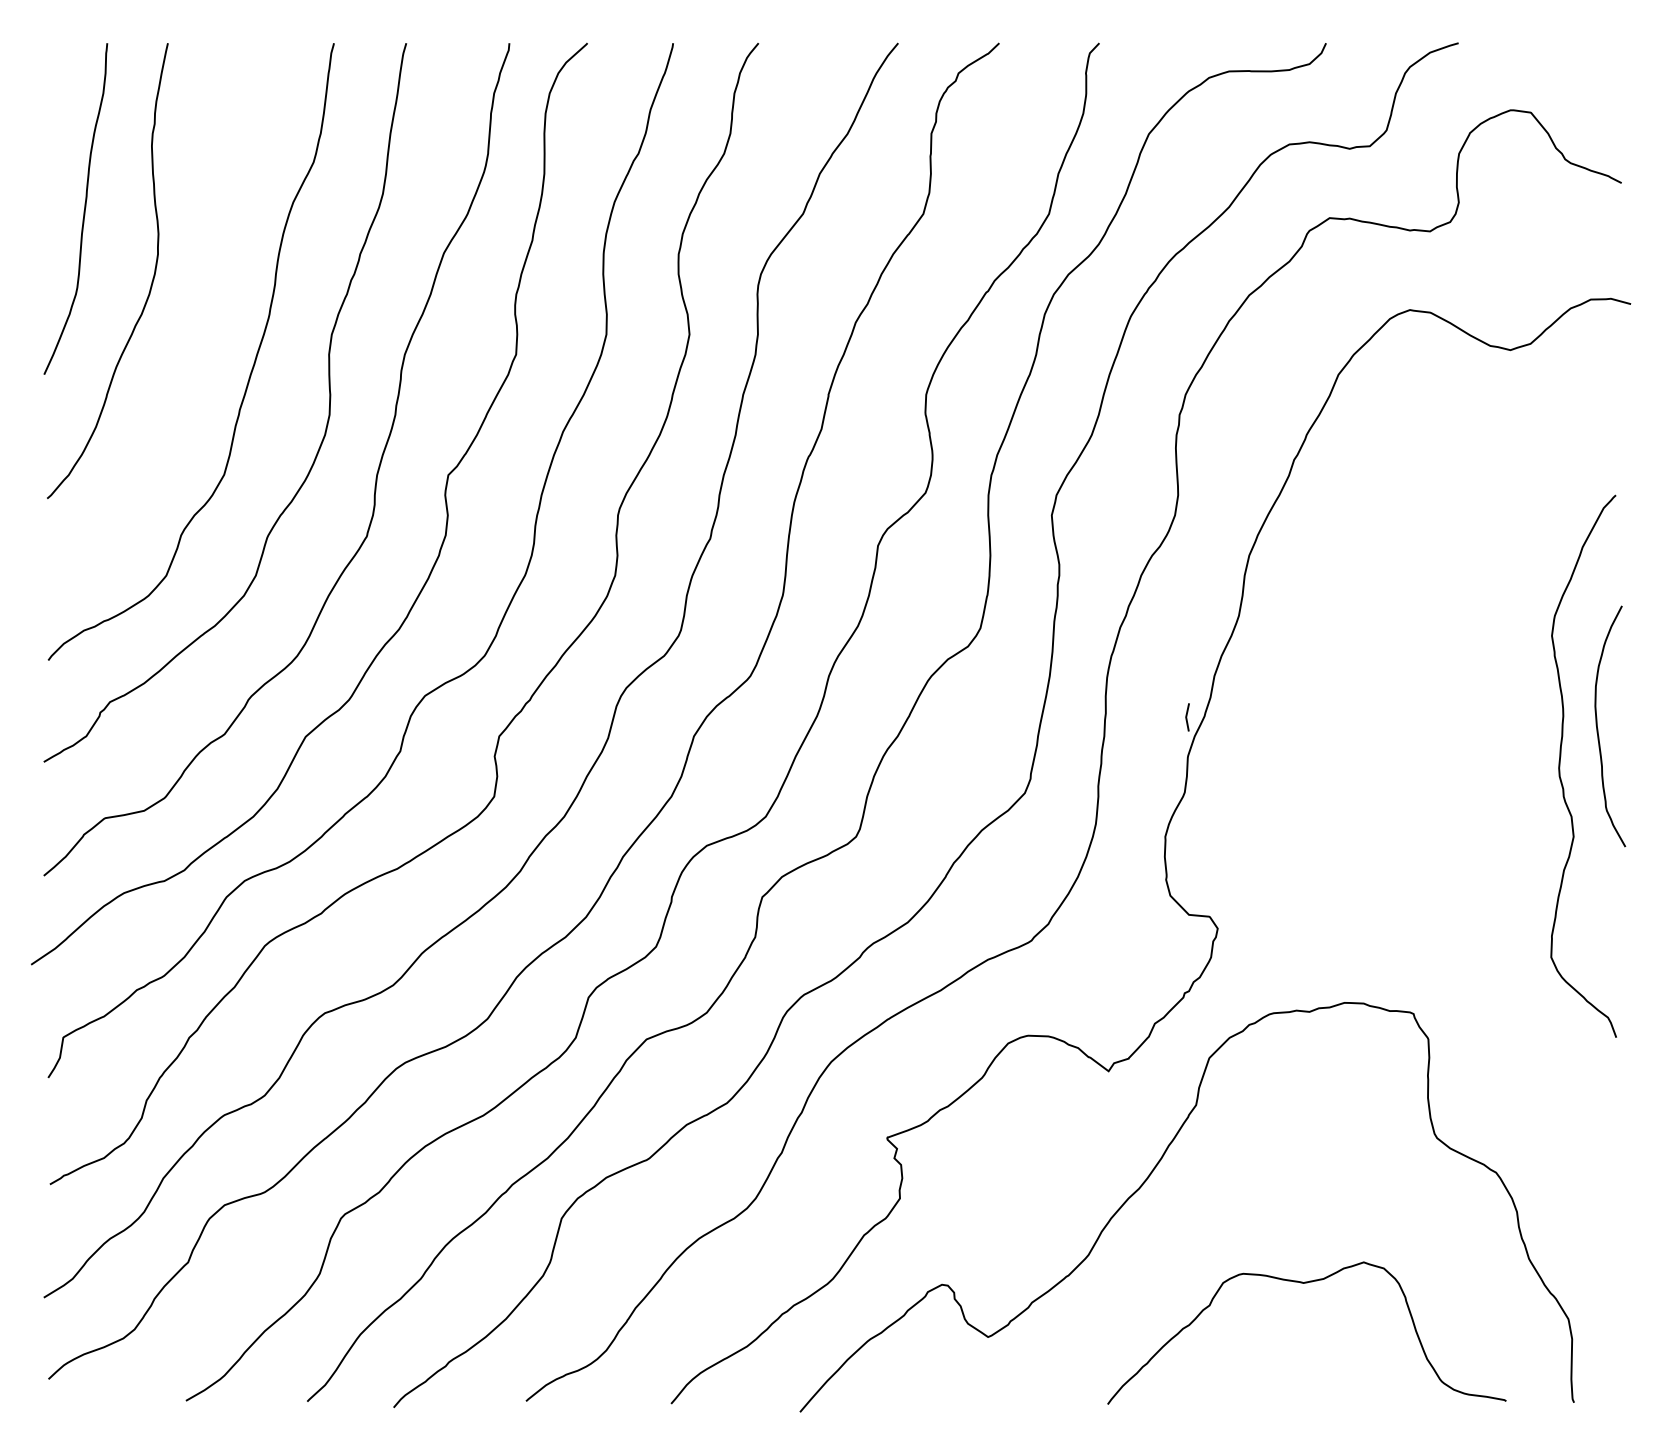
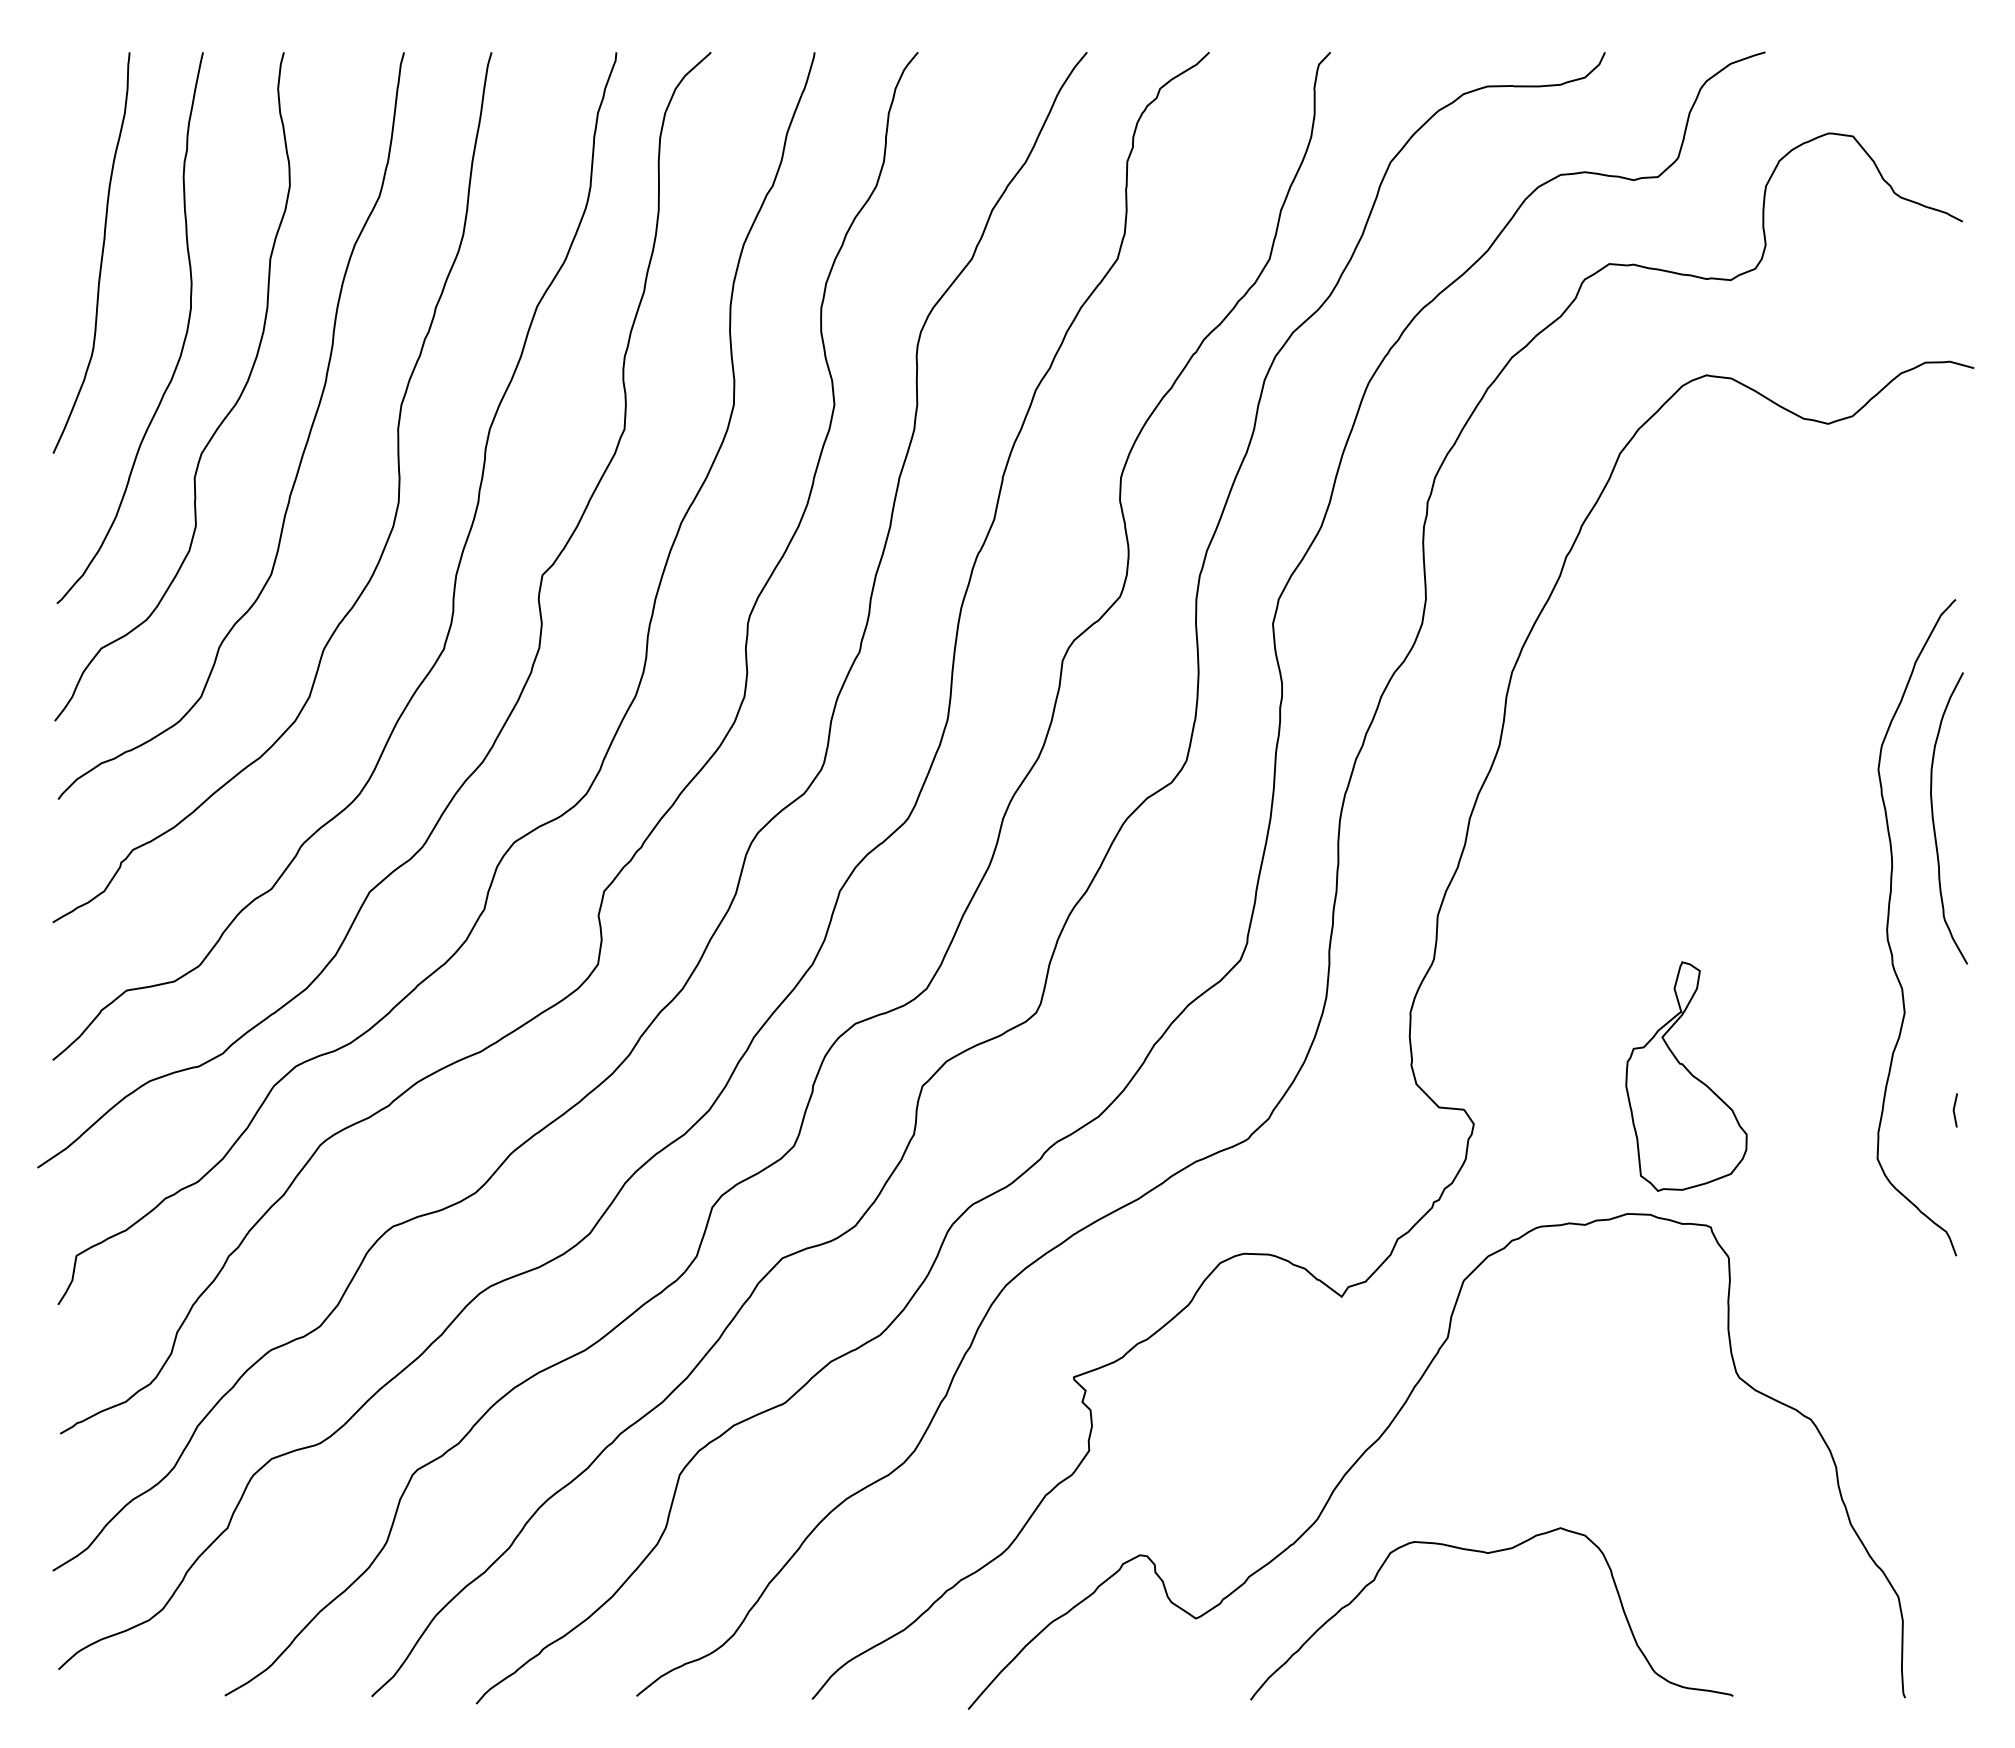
curve: (182, 349) -> (220, 422), added
line: (1186, 717) -> (1954, 1110), moved
curve: (1598, 729) -> (1934, 821), moved
part: (1393, 889) -> (1686, 1076), added
curve: (1306, 1283) -> (1491, 1553), moved

